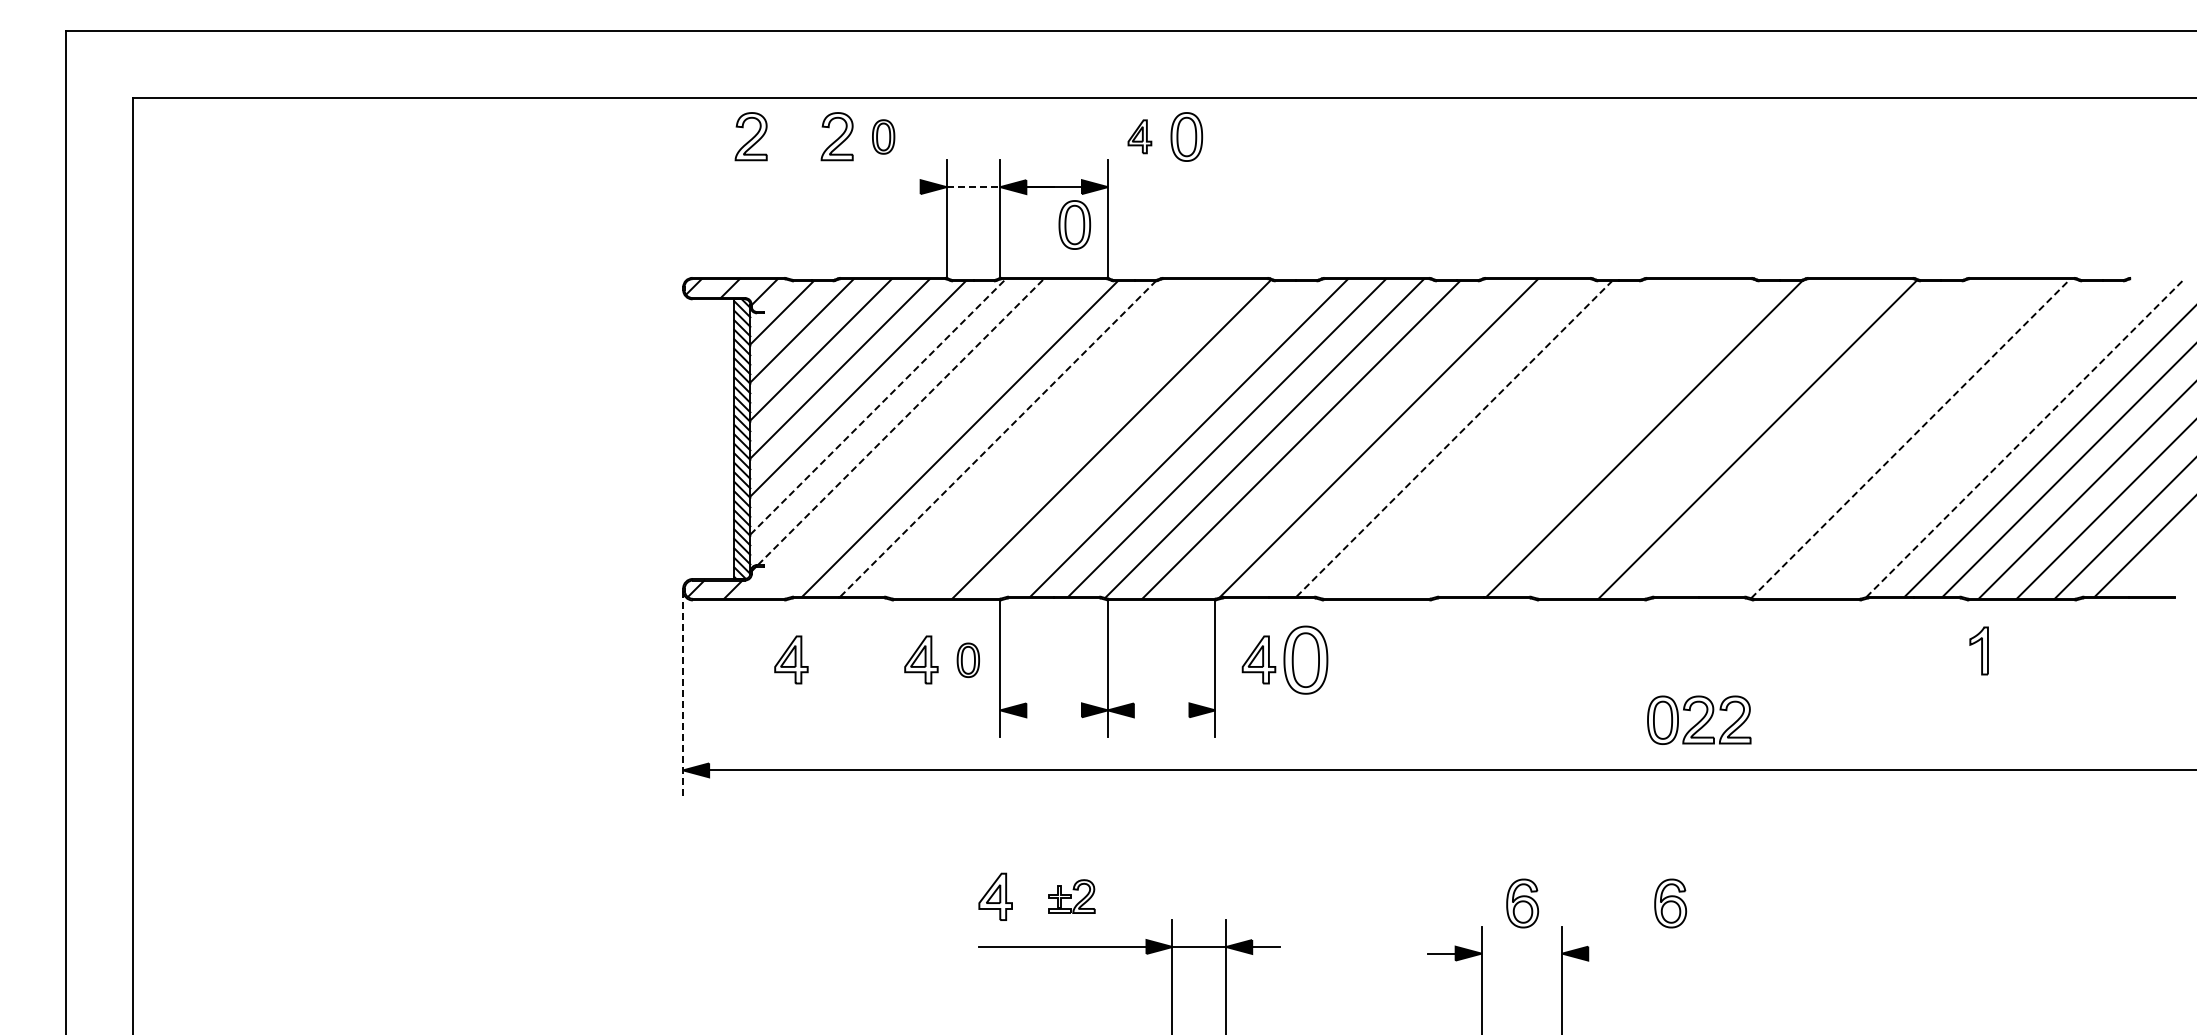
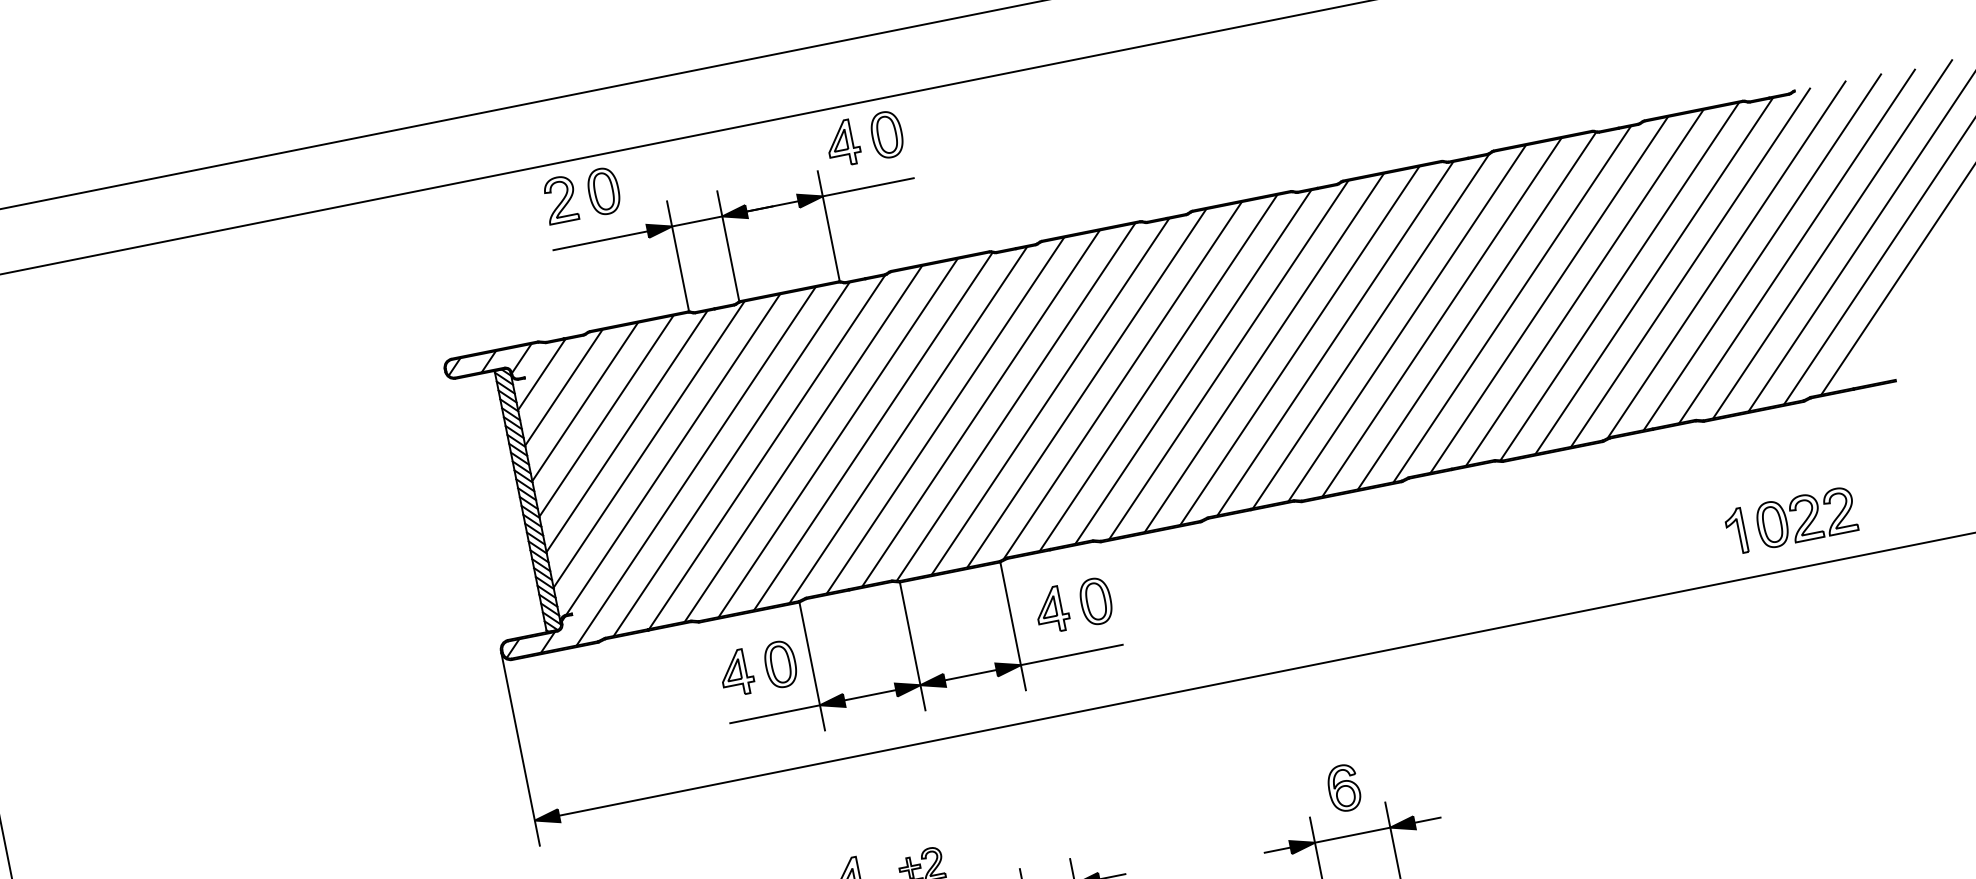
part: (750, 136) -> (479, 215), removed
part: (883, 136) -> (603, 190), size x1.43
part: (1139, 136) -> (842, 143), size x1.43
line: (869, 187) -> (600, 241), added
line: (973, 187) -> (697, 221), dashed -> solid
line: (1156, 187) -> (868, 187), added
part: (1074, 224) -> (798, 237), removed
line: (878, 406) -> (649, 444), dashed -> solid
line: (901, 421) -> (673, 453), dashed -> solid
line: (1036, 437) -> (802, 443), added
line: (1417, 437) -> (1158, 372), added
line: (1683, 437) -> (1407, 322), added
line: (1835, 437) -> (1549, 294), added
line: (1873, 437) -> (1584, 287), added
line: (921, 438) -> (695, 466), added
line: (1073, 438) -> (837, 437), added
line: (1339, 438) -> (1086, 387), added
line: (1492, 438) -> (1228, 359), added
line: (1530, 438) -> (1264, 352), added
line: (1568, 438) -> (1299, 345), added
line: (1605, 438) -> (1334, 338), added
line: (1720, 438) -> (1441, 316), added
line: (1910, 438) -> (1619, 281), dashed -> solid
line: (1986, 438) -> (1690, 267), added
line: (2025, 438) -> (1726, 259), dashed -> solid
line: (998, 439) -> (767, 452), dashed -> solid
line: (1148, 439) -> (907, 424), added
line: (1454, 439) -> (1193, 367), dashed -> solid
line: (1795, 439) -> (1512, 303), added
line: (1947, 439) -> (1654, 275), added
part: (1978, 650) -> (1735, 531), moved
part: (791, 659) -> (615, 696), removed
part: (968, 660) -> (780, 664), size x1.43
part: (1305, 660) -> (1095, 601), size x0.71
line: (683, 694) -> (520, 749), dashed -> solid
line: (952, 710) -> (775, 714), added
line: (1053, 710) -> (869, 695), added
line: (1161, 710) -> (970, 675), added
line: (1269, 710) -> (1071, 655), added
part: (1699, 719) -> (1806, 517), moved
part: (1670, 903) -> (1482, 760), removed
line: (1521, 953) -> (1352, 835), added
line: (1602, 953) -> (1427, 820), added

